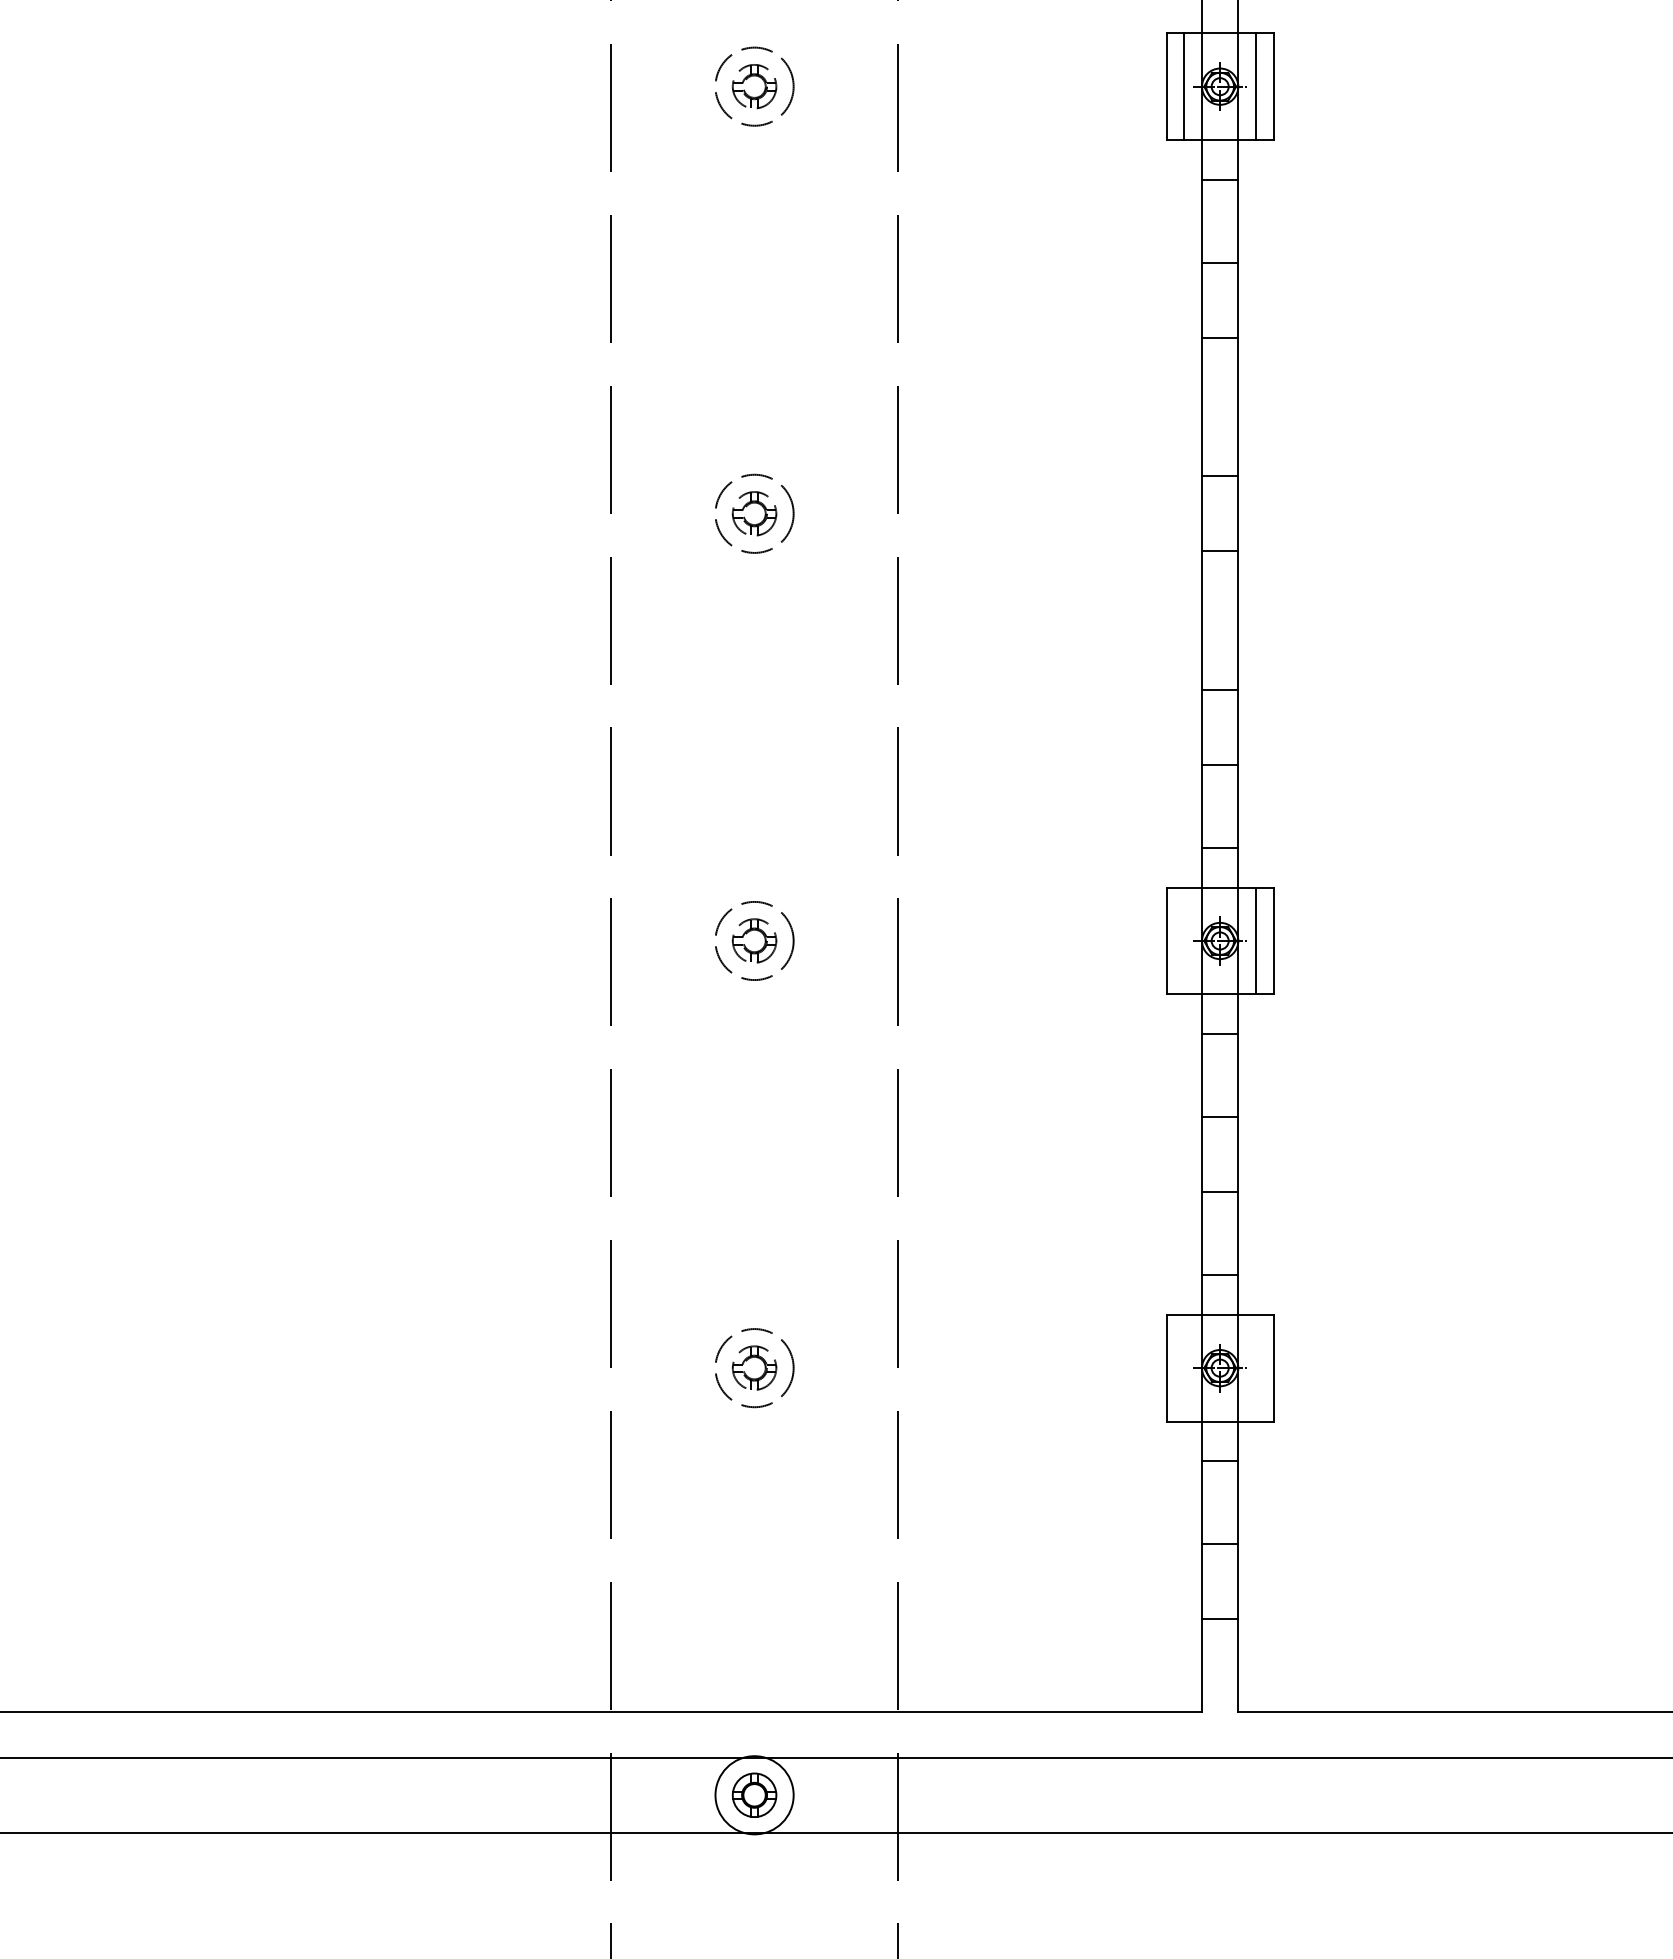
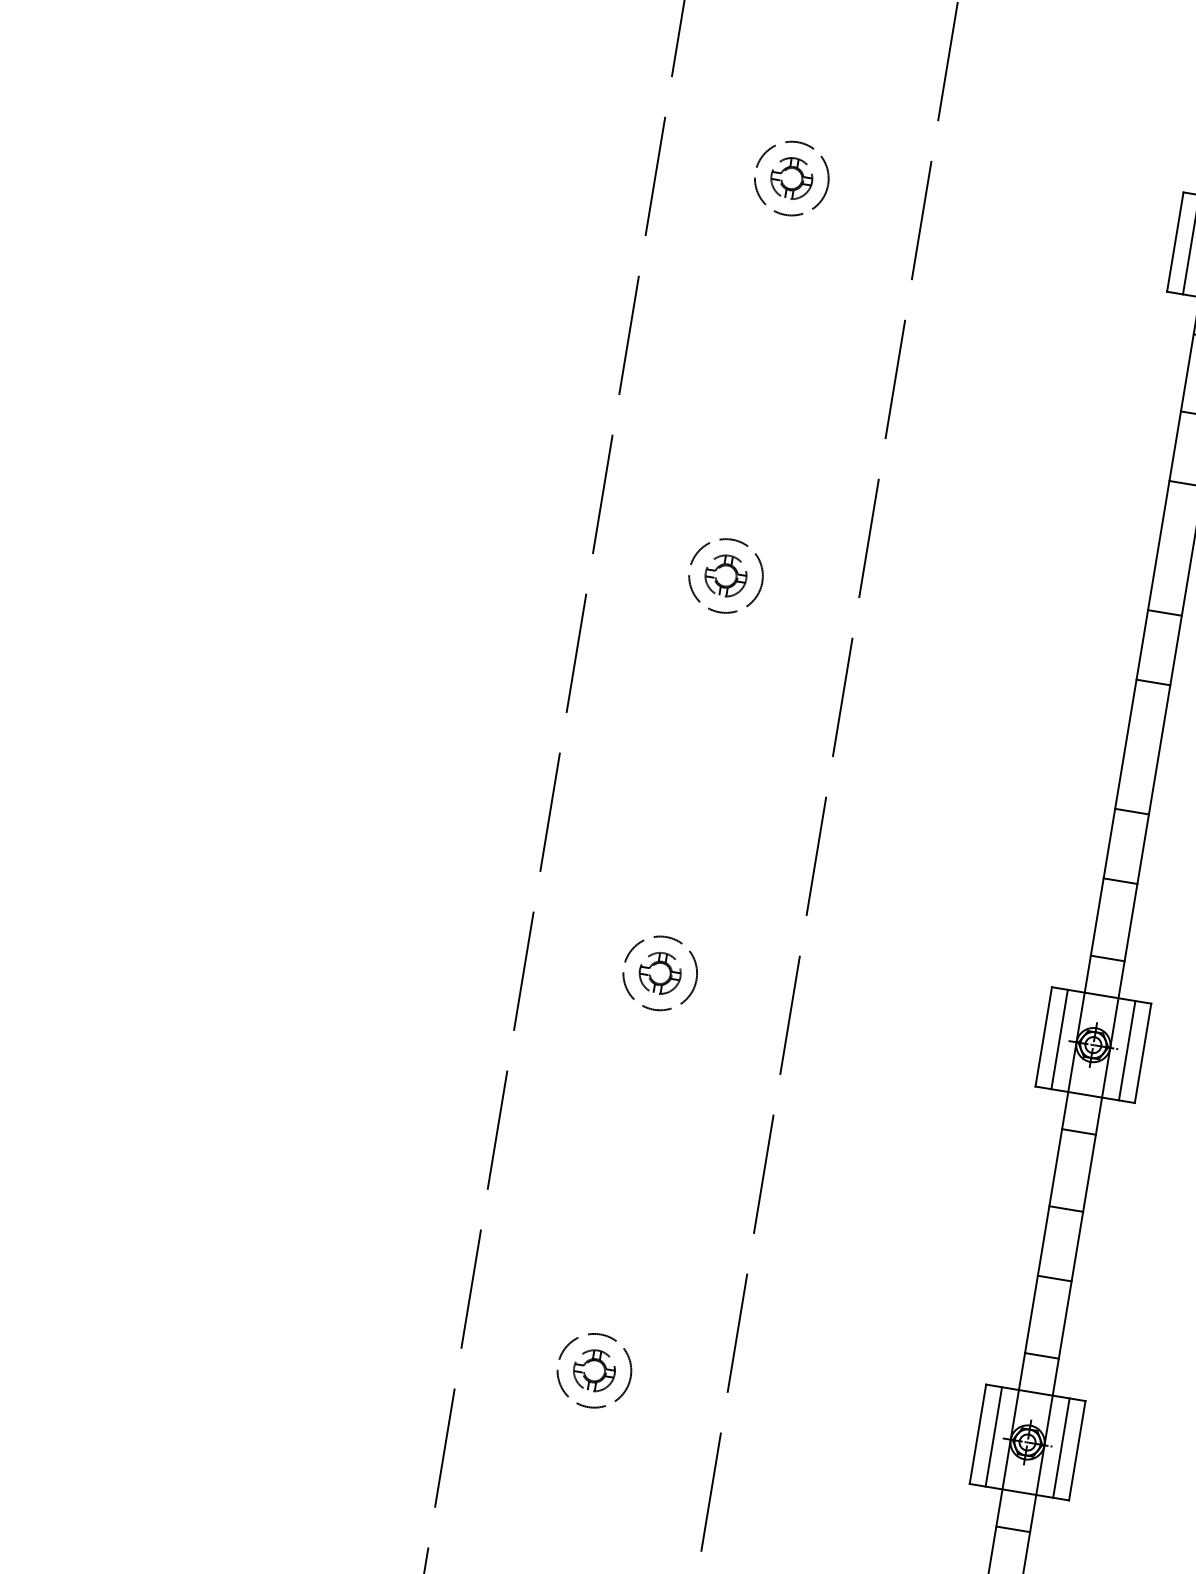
line: (1183, 940) -> (1059, 1039), added
line: (1183, 1367) -> (993, 1436), added
line: (1256, 1367) -> (1061, 1447), added

